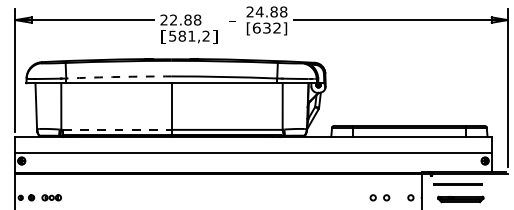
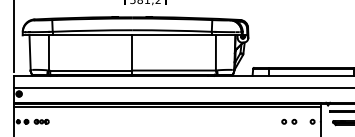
arc: (119, 76) -> (92, 30), dashed -> solid
line: (118, 129) -> (92, 70), dashed -> solid
line: (218, 178) -> (167, 107), added

